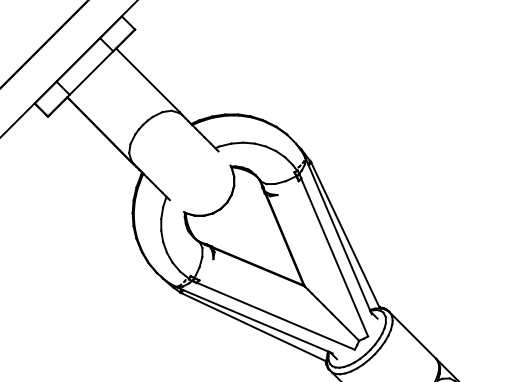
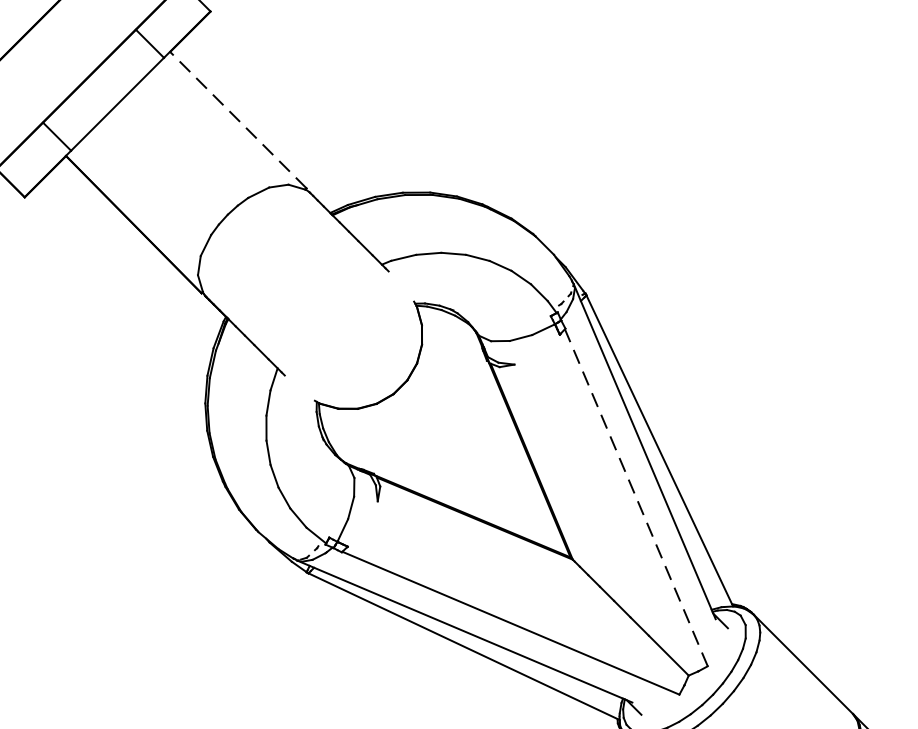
line: (147, 80) -> (237, 120), solid -> dashed
line: (334, 257) -> (636, 497), solid -> dashed

